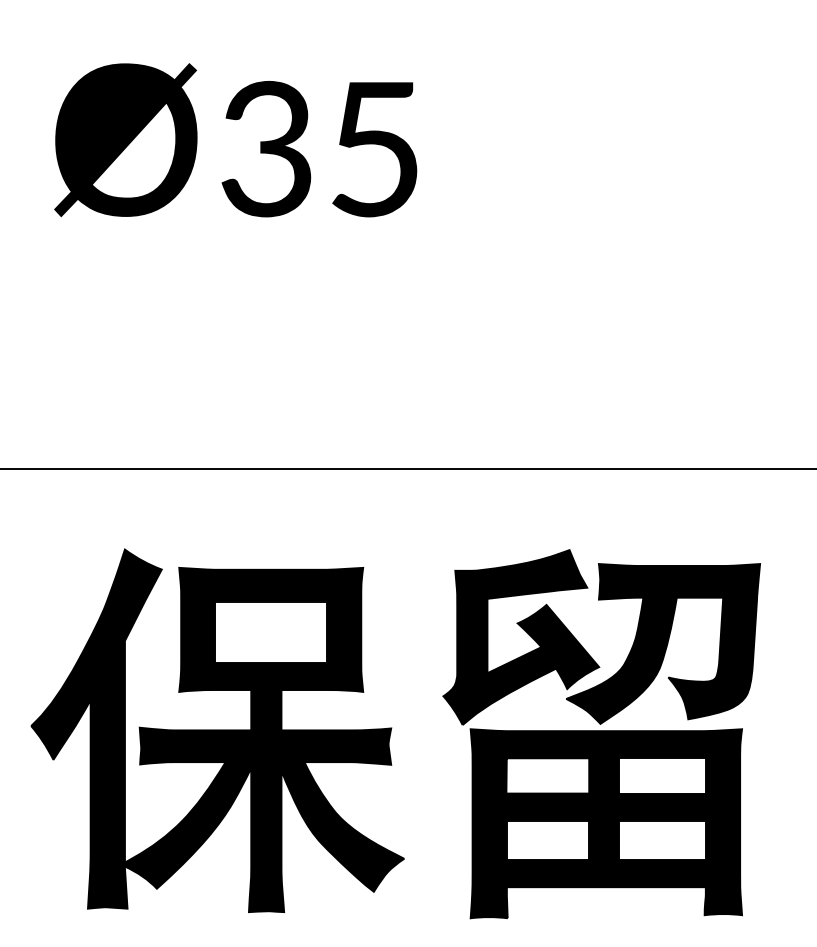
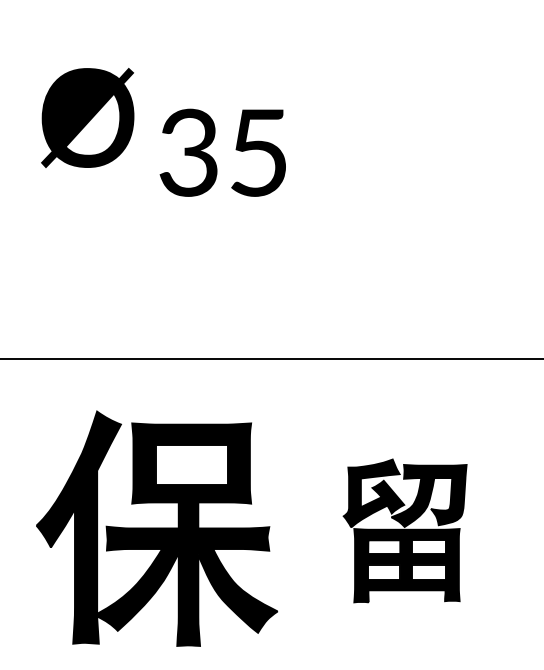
part: (125, 139) -> (87, 117), moved
part: (600, 733) -> (404, 530), size x0.6

